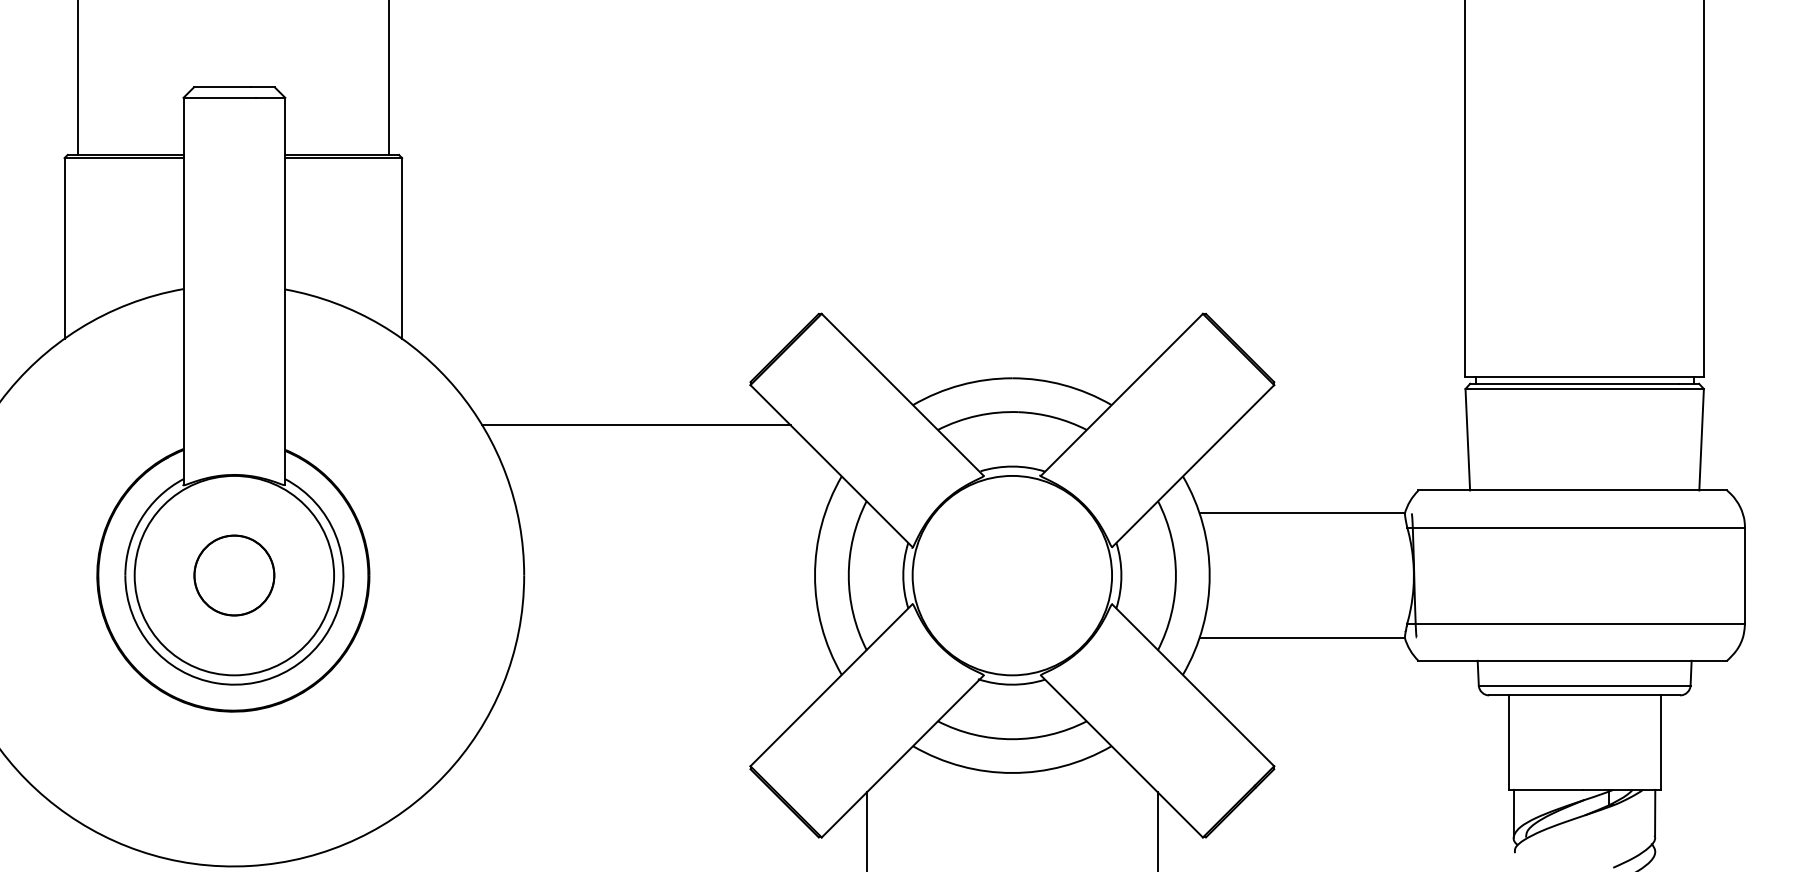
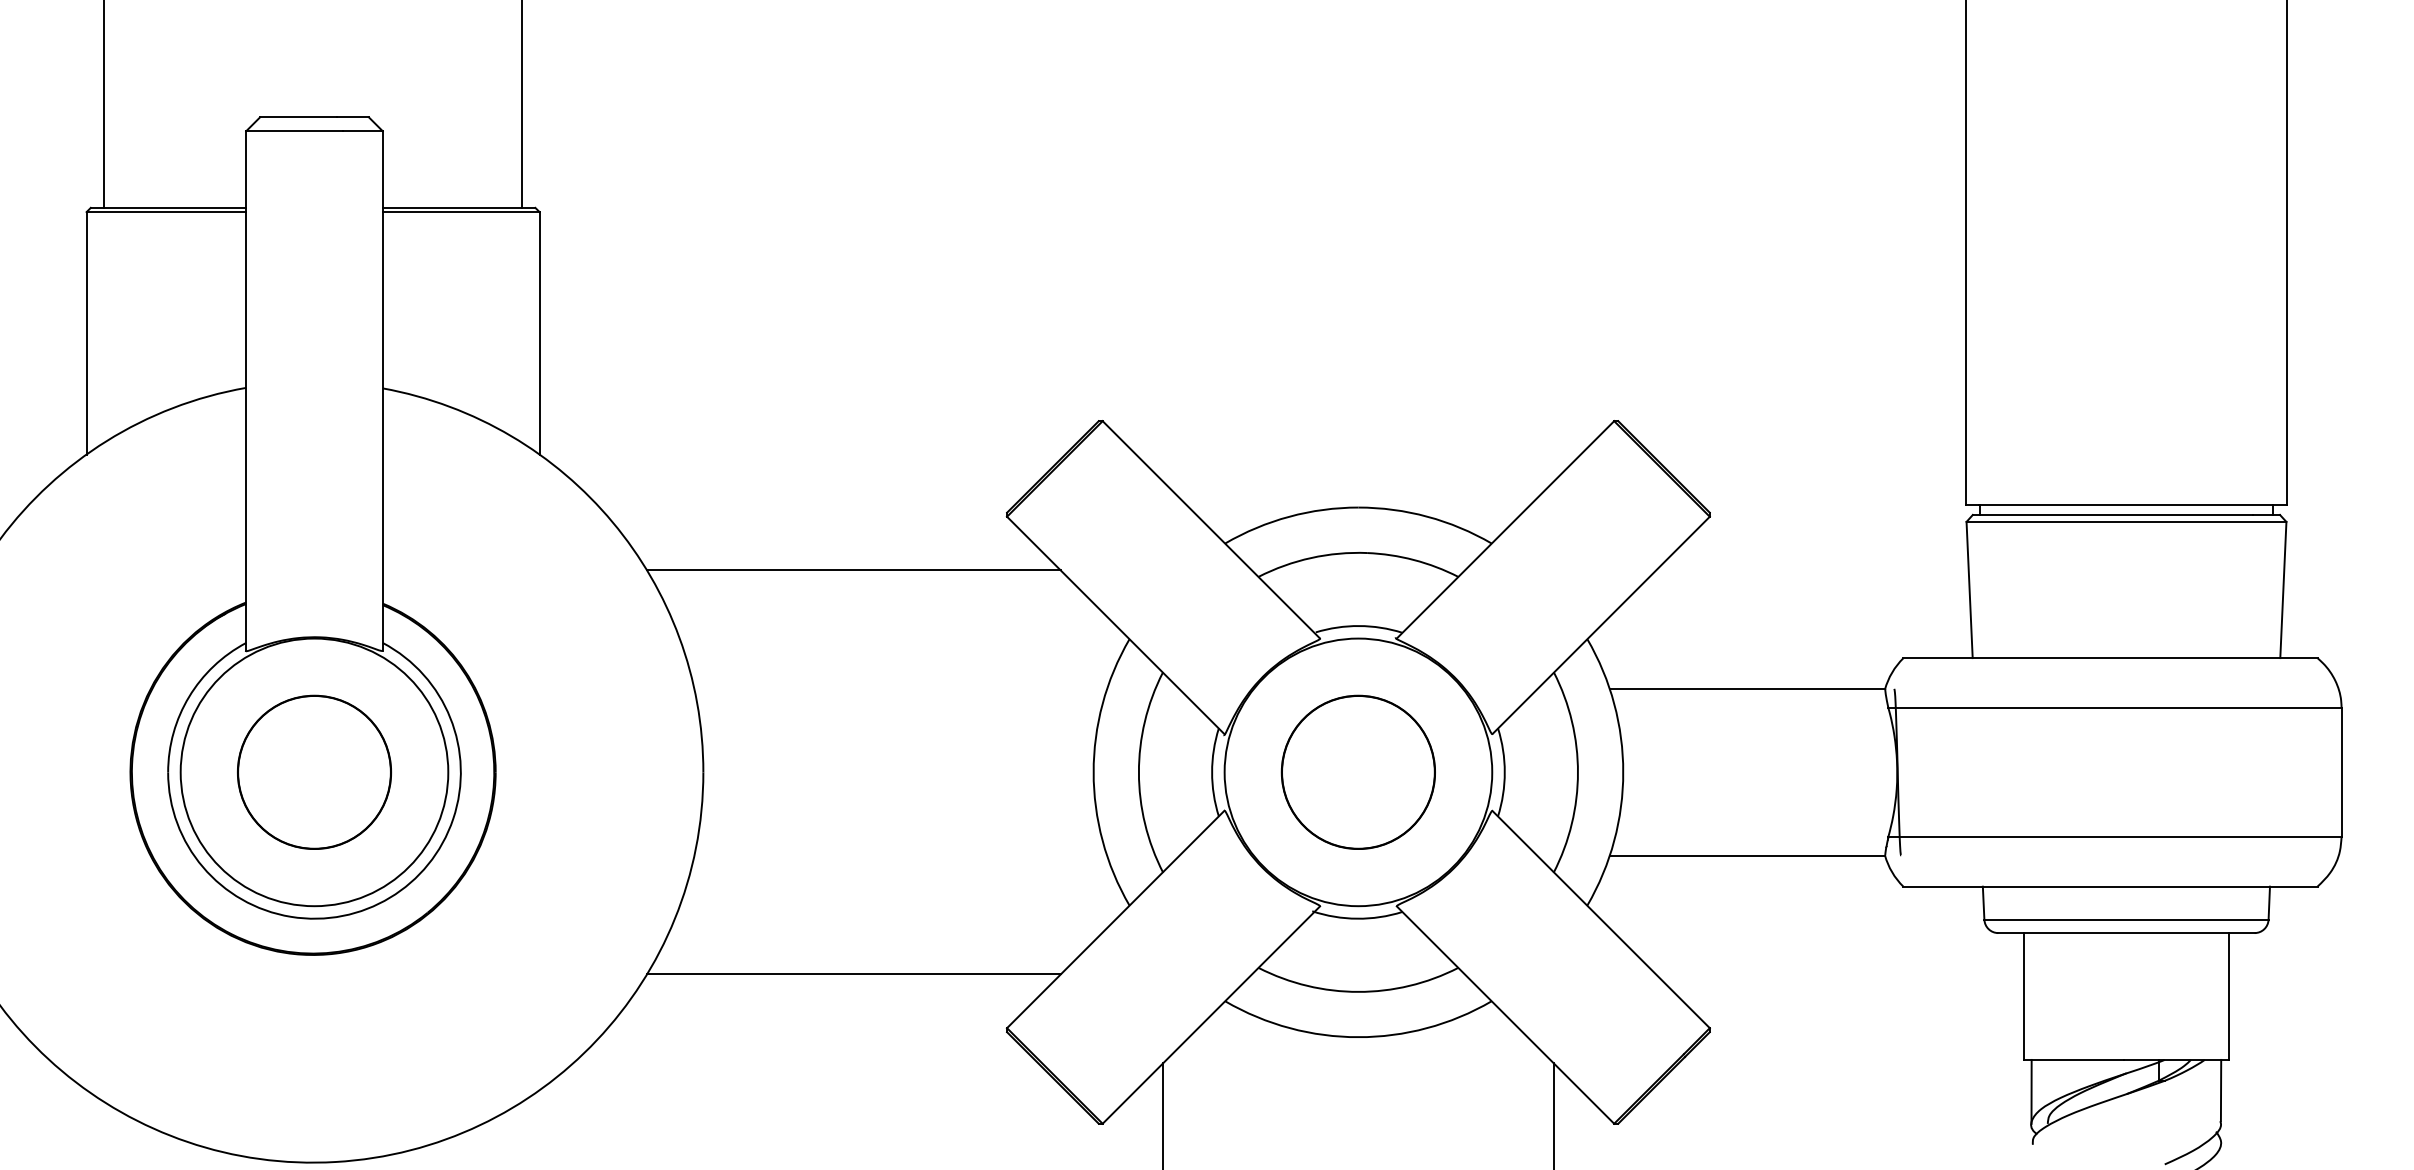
circle: (234, 574) -> (314, 771), size x1.43
circle: (1011, 574) -> (1357, 771), added
line: (636, 726) -> (853, 974), added

